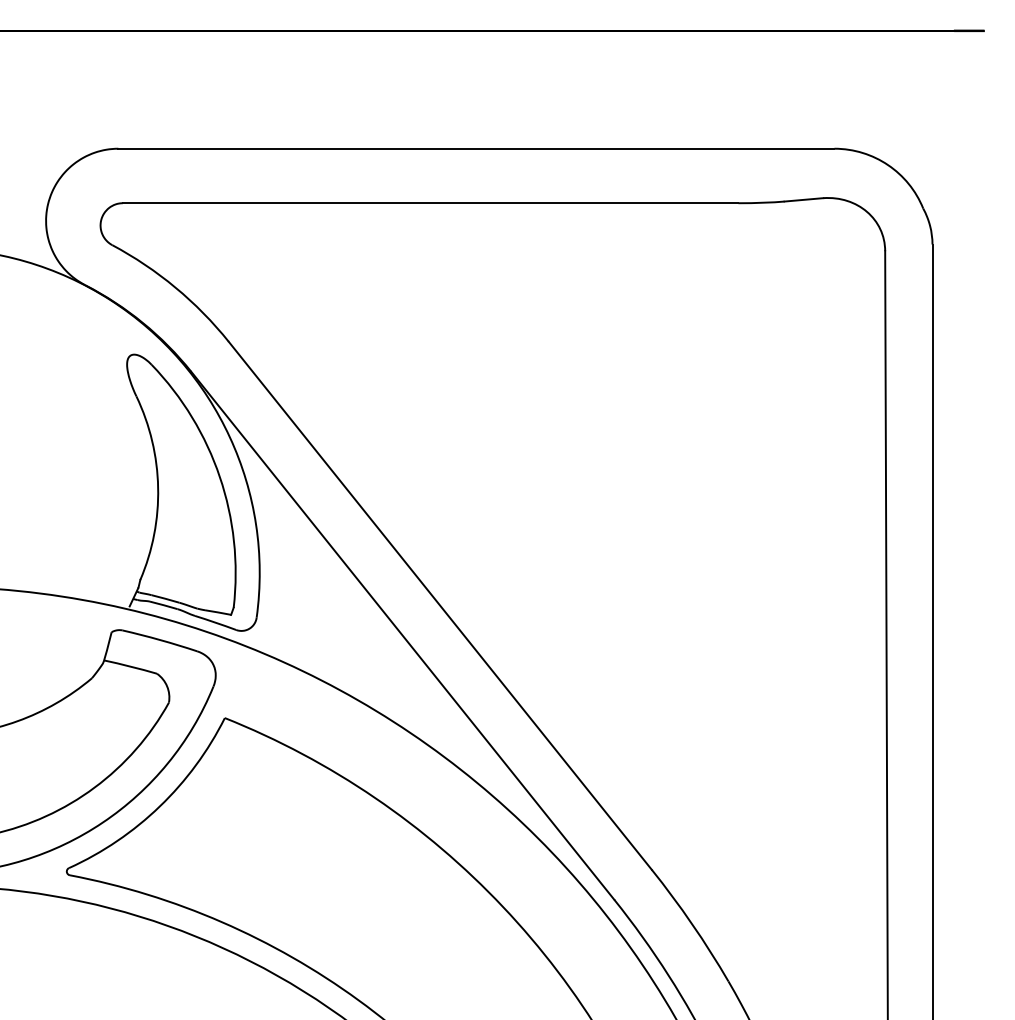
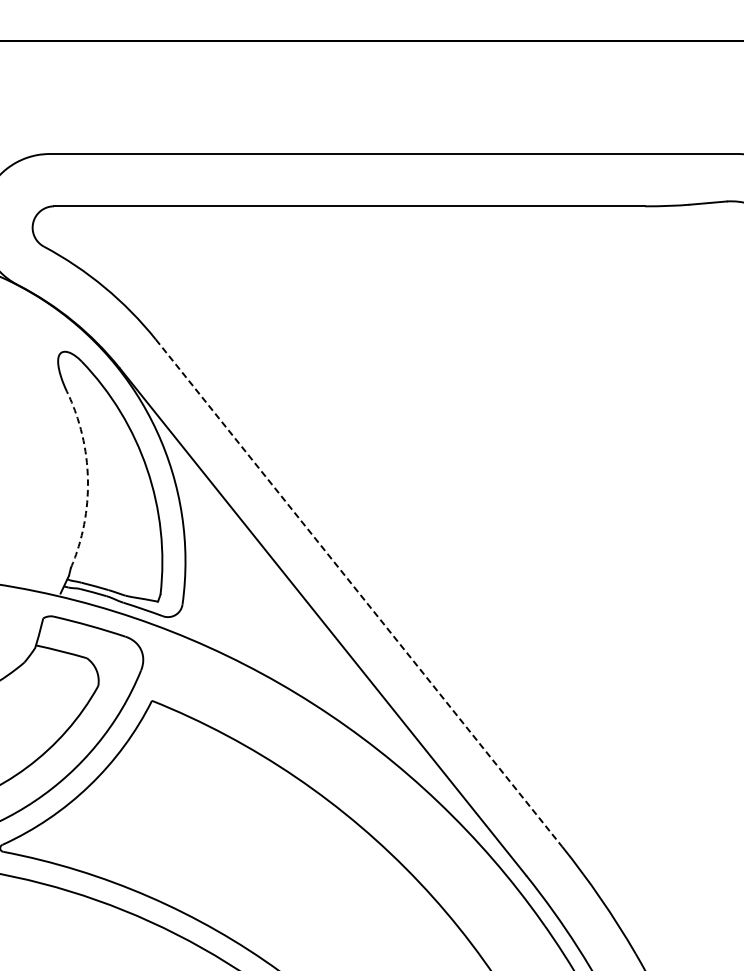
arc: (158, 487) -> (88, 479), solid -> dashed
line: (440, 606) -> (359, 593), solid -> dashed

